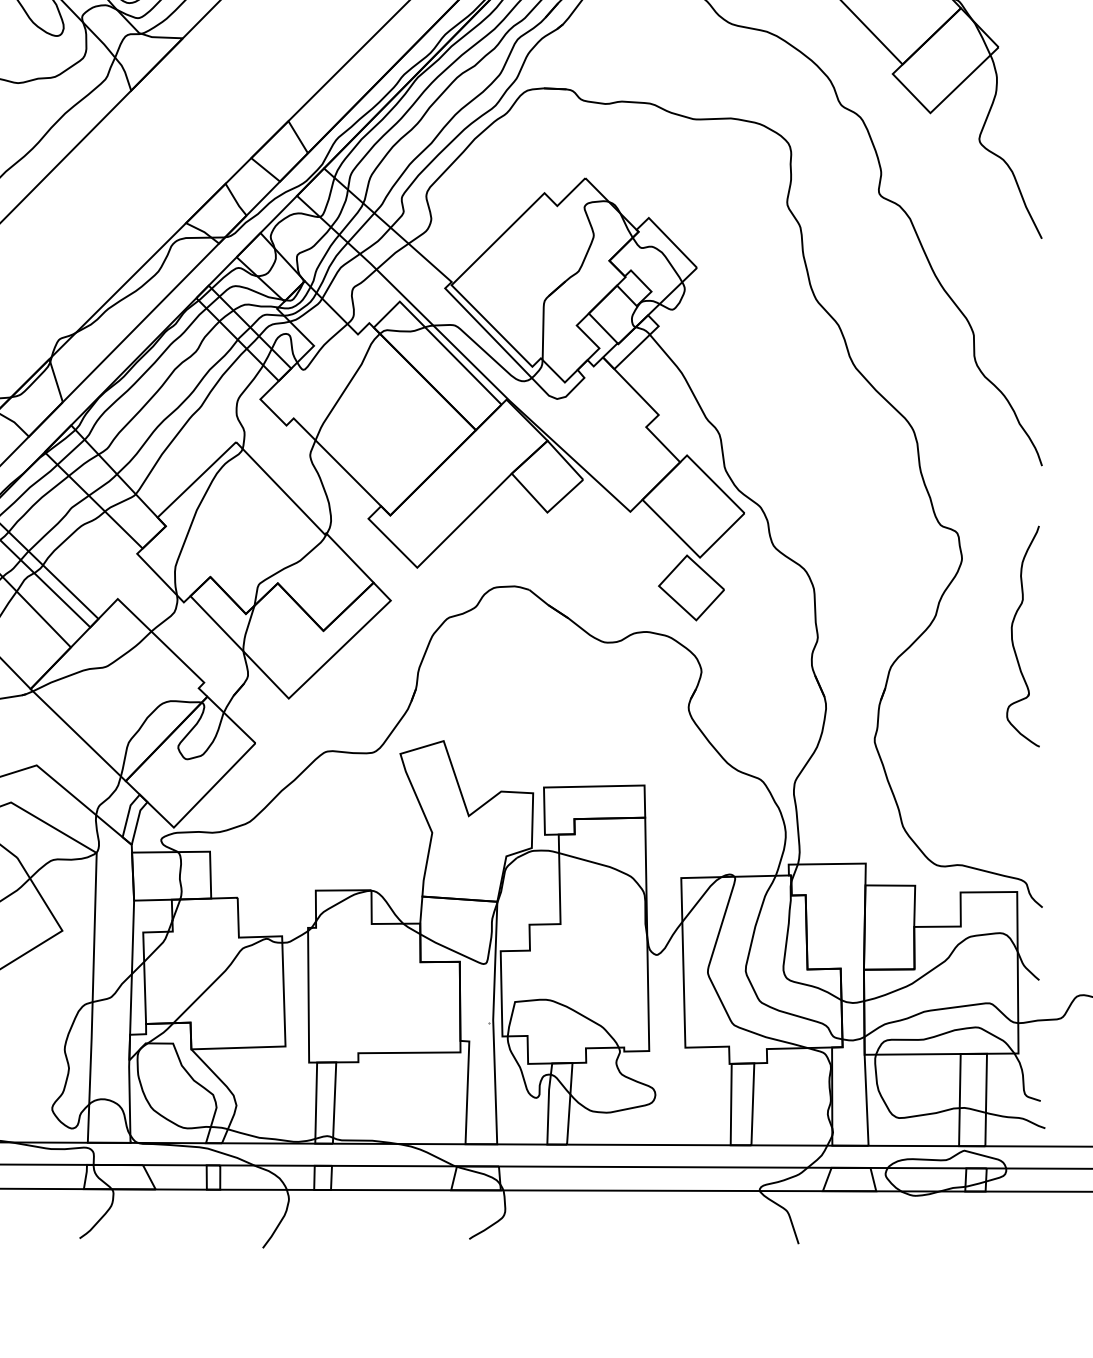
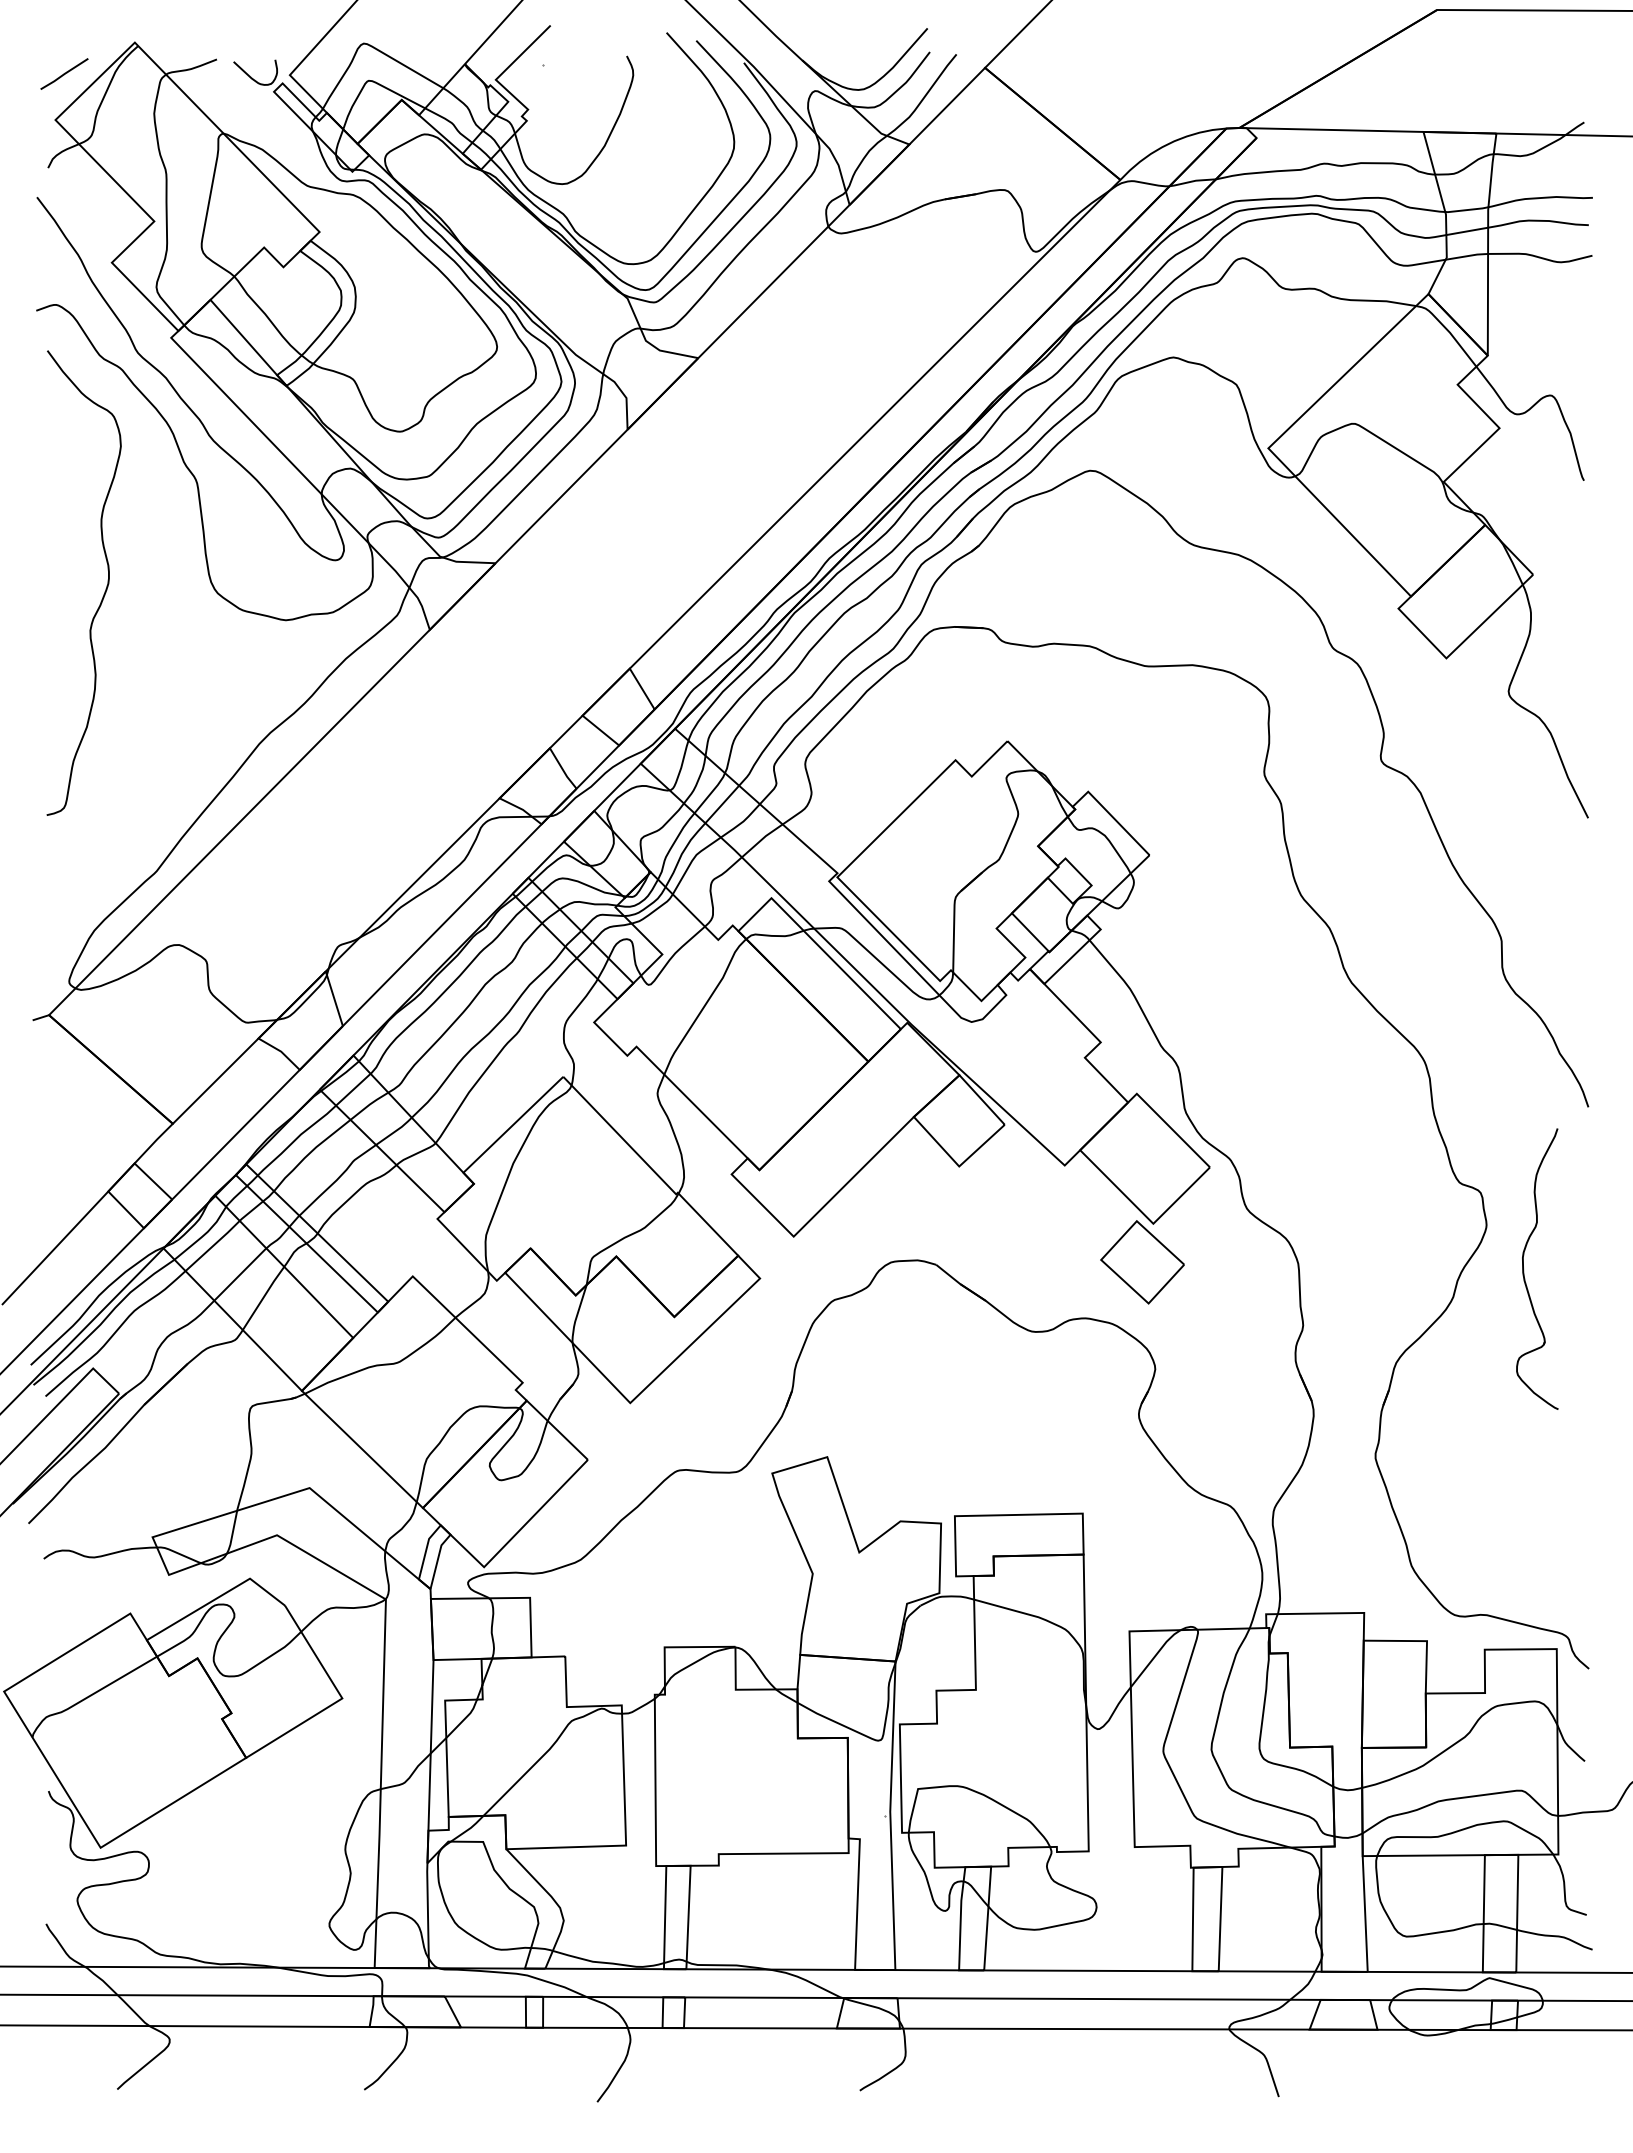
part: (1013, 637) -> (1524, 1270), moved

